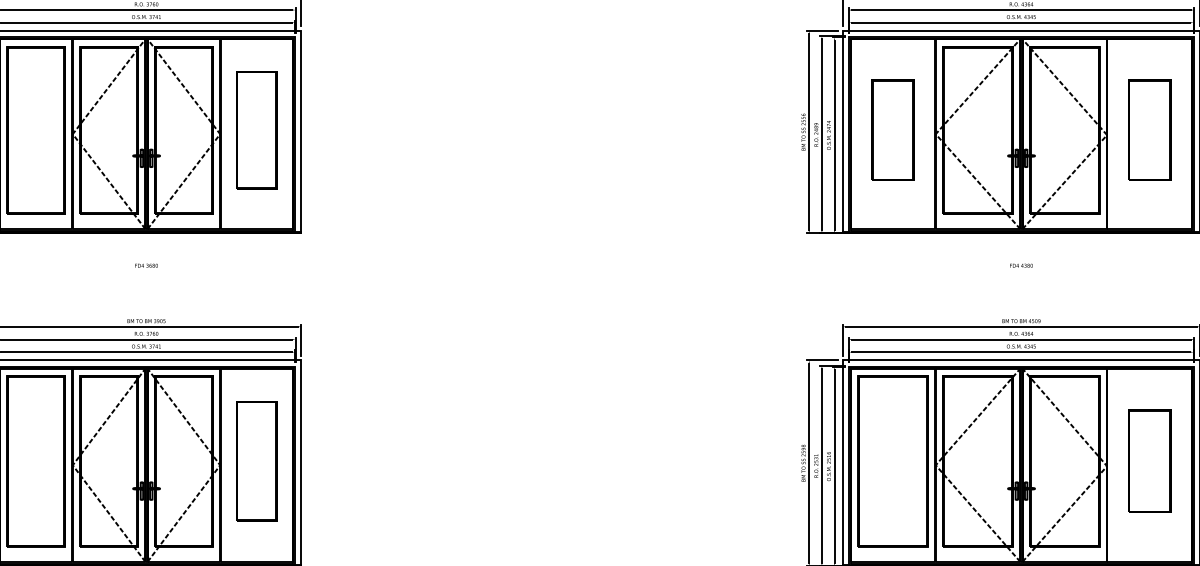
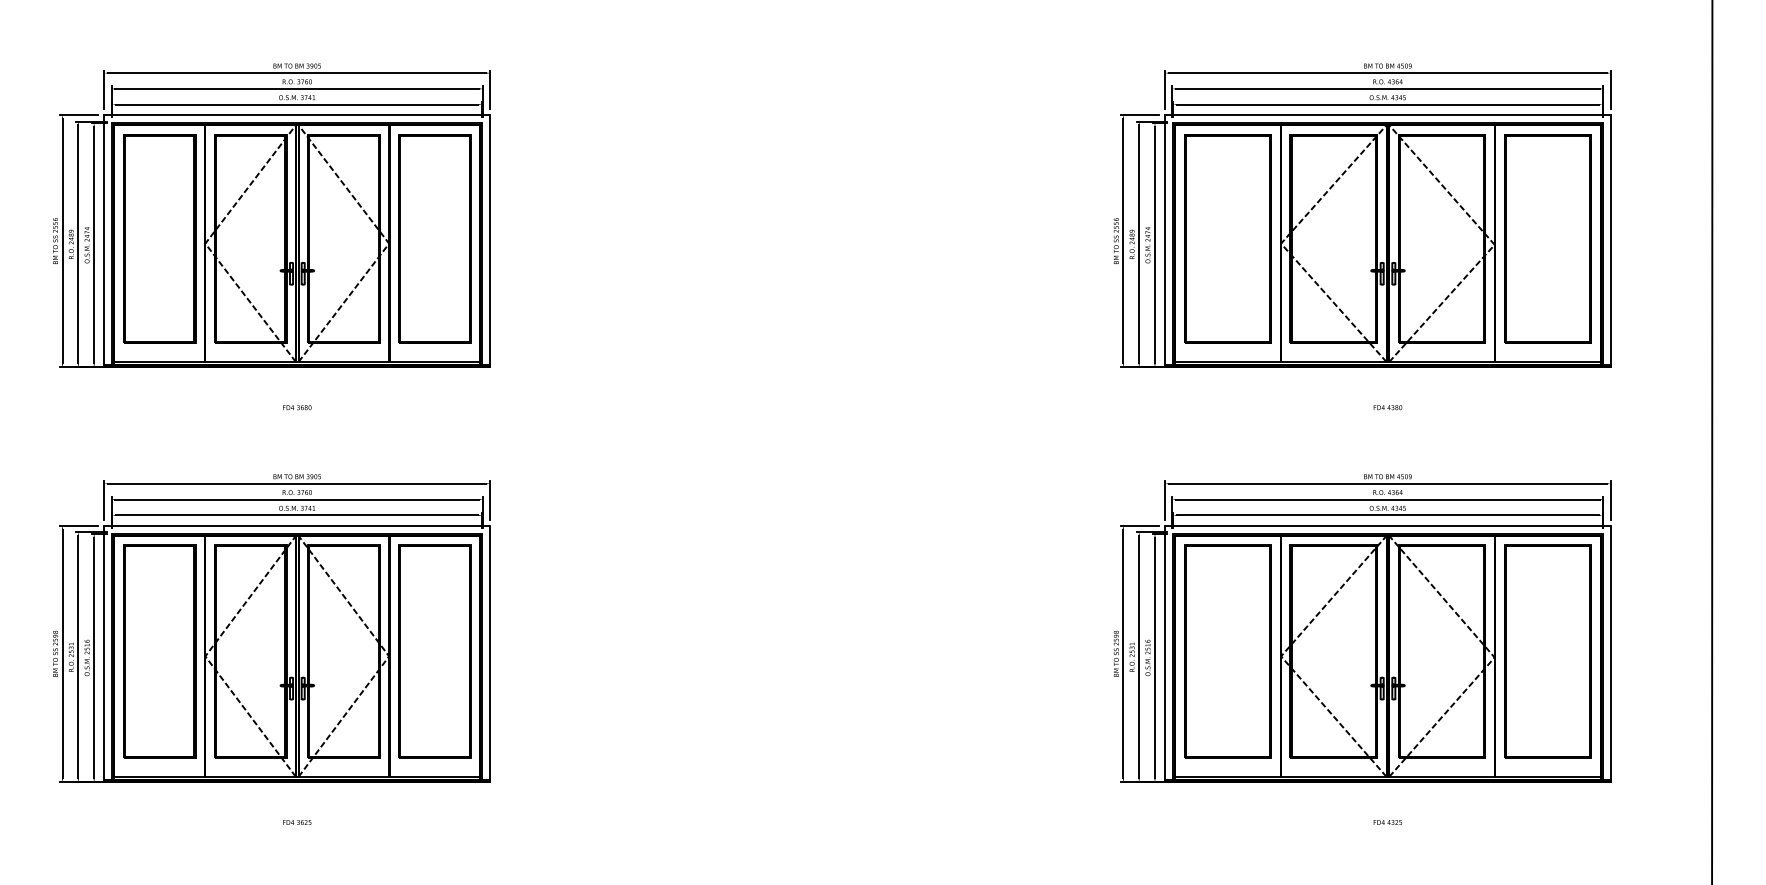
part: (256, 130) -> (434, 238), size x1.43
part: (892, 130) -> (1227, 238), size x1.67
part: (1149, 130) -> (1547, 238), size x1.67
part: (256, 461) -> (434, 651), size x1.43
part: (1149, 461) -> (1547, 651), size x1.67

